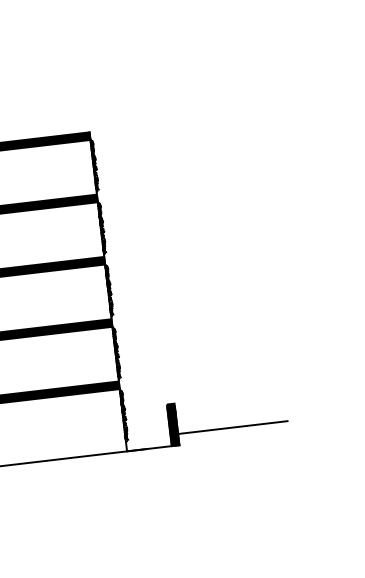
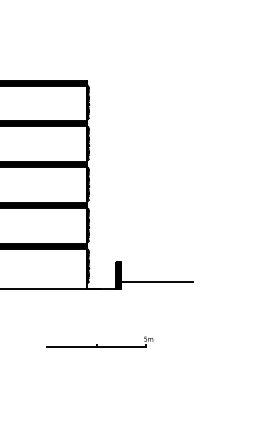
part: (155, 528) -> (99, 341), added

